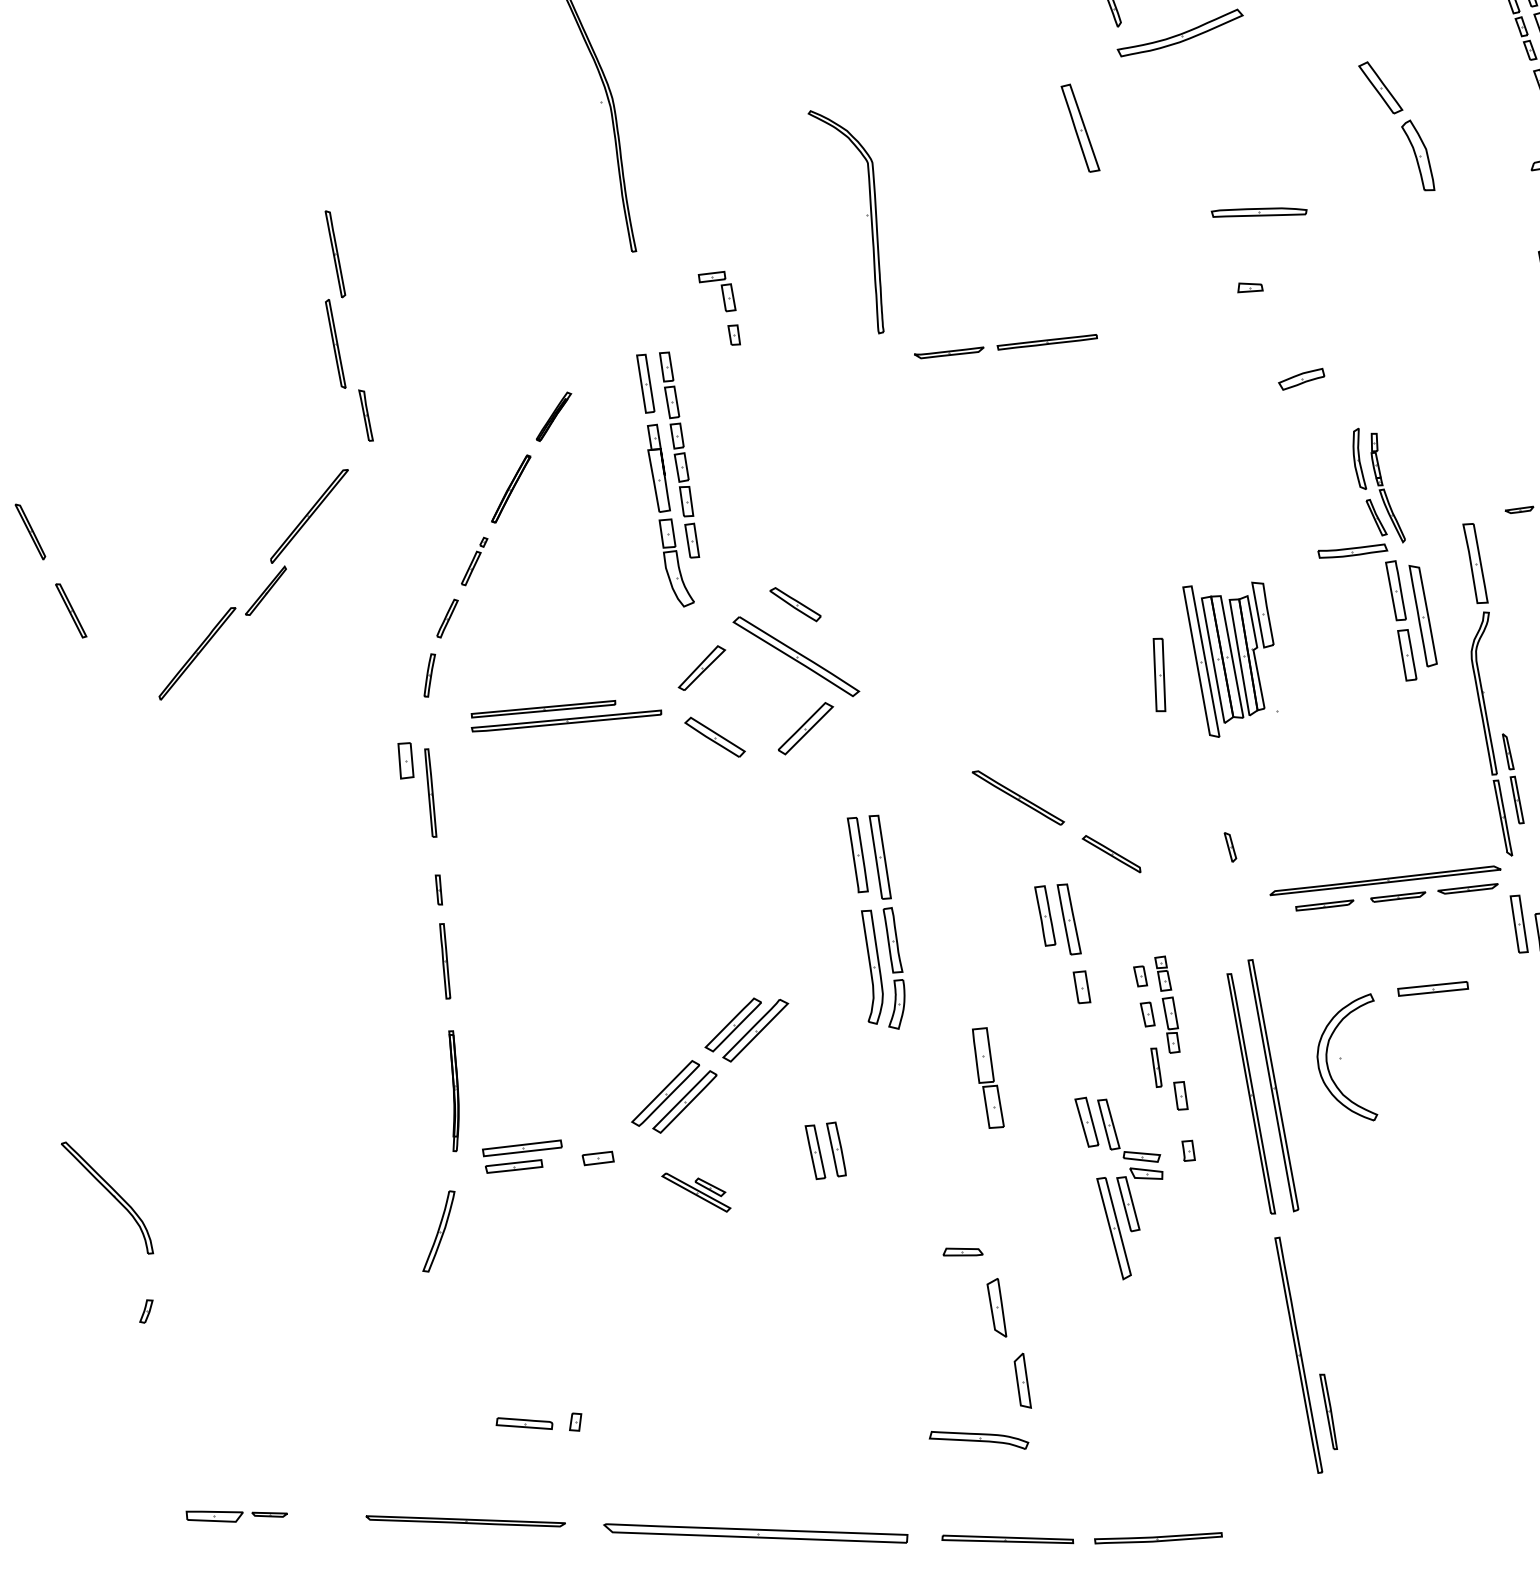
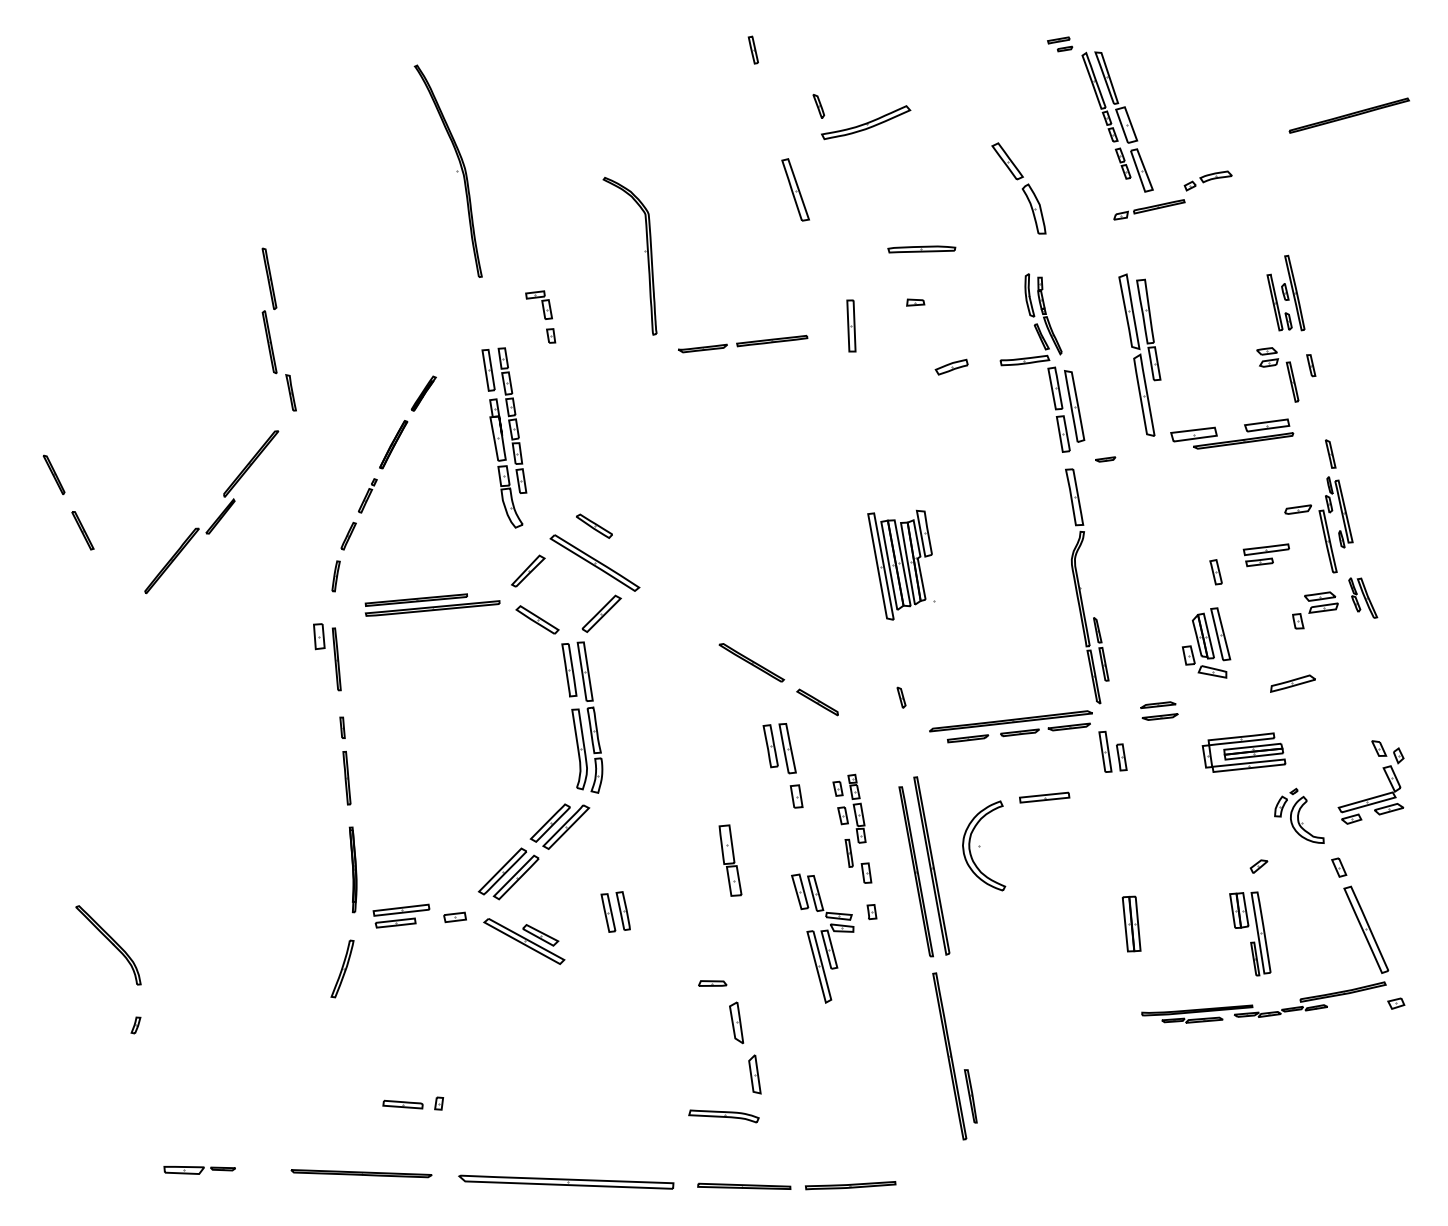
part: (1377, 553) -> (1042, 362), moved
part: (1159, 674) -> (851, 325), moved
part: (876, 922) -> (582, 717), moved
part: (696, 1192) -> (524, 941), size x1.67

